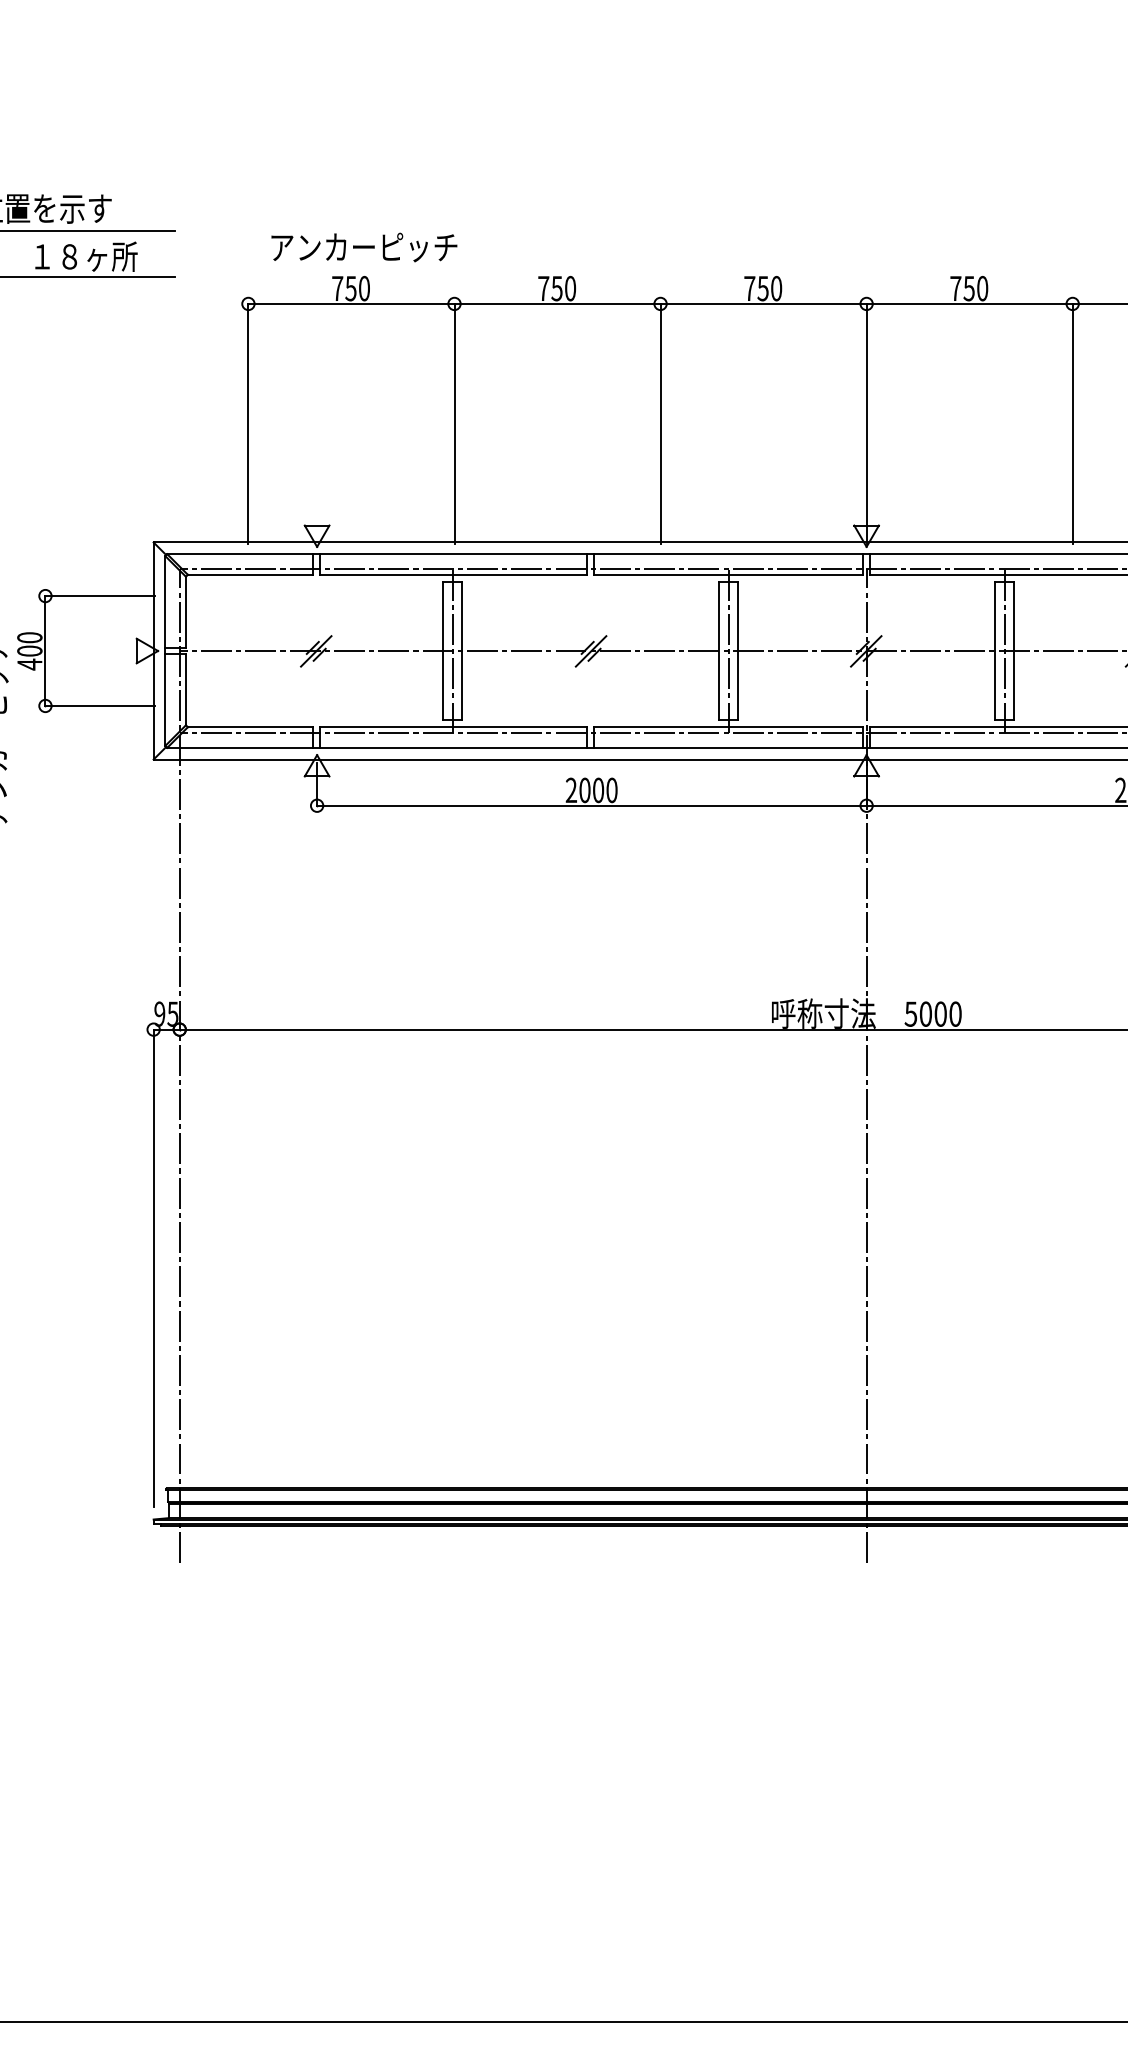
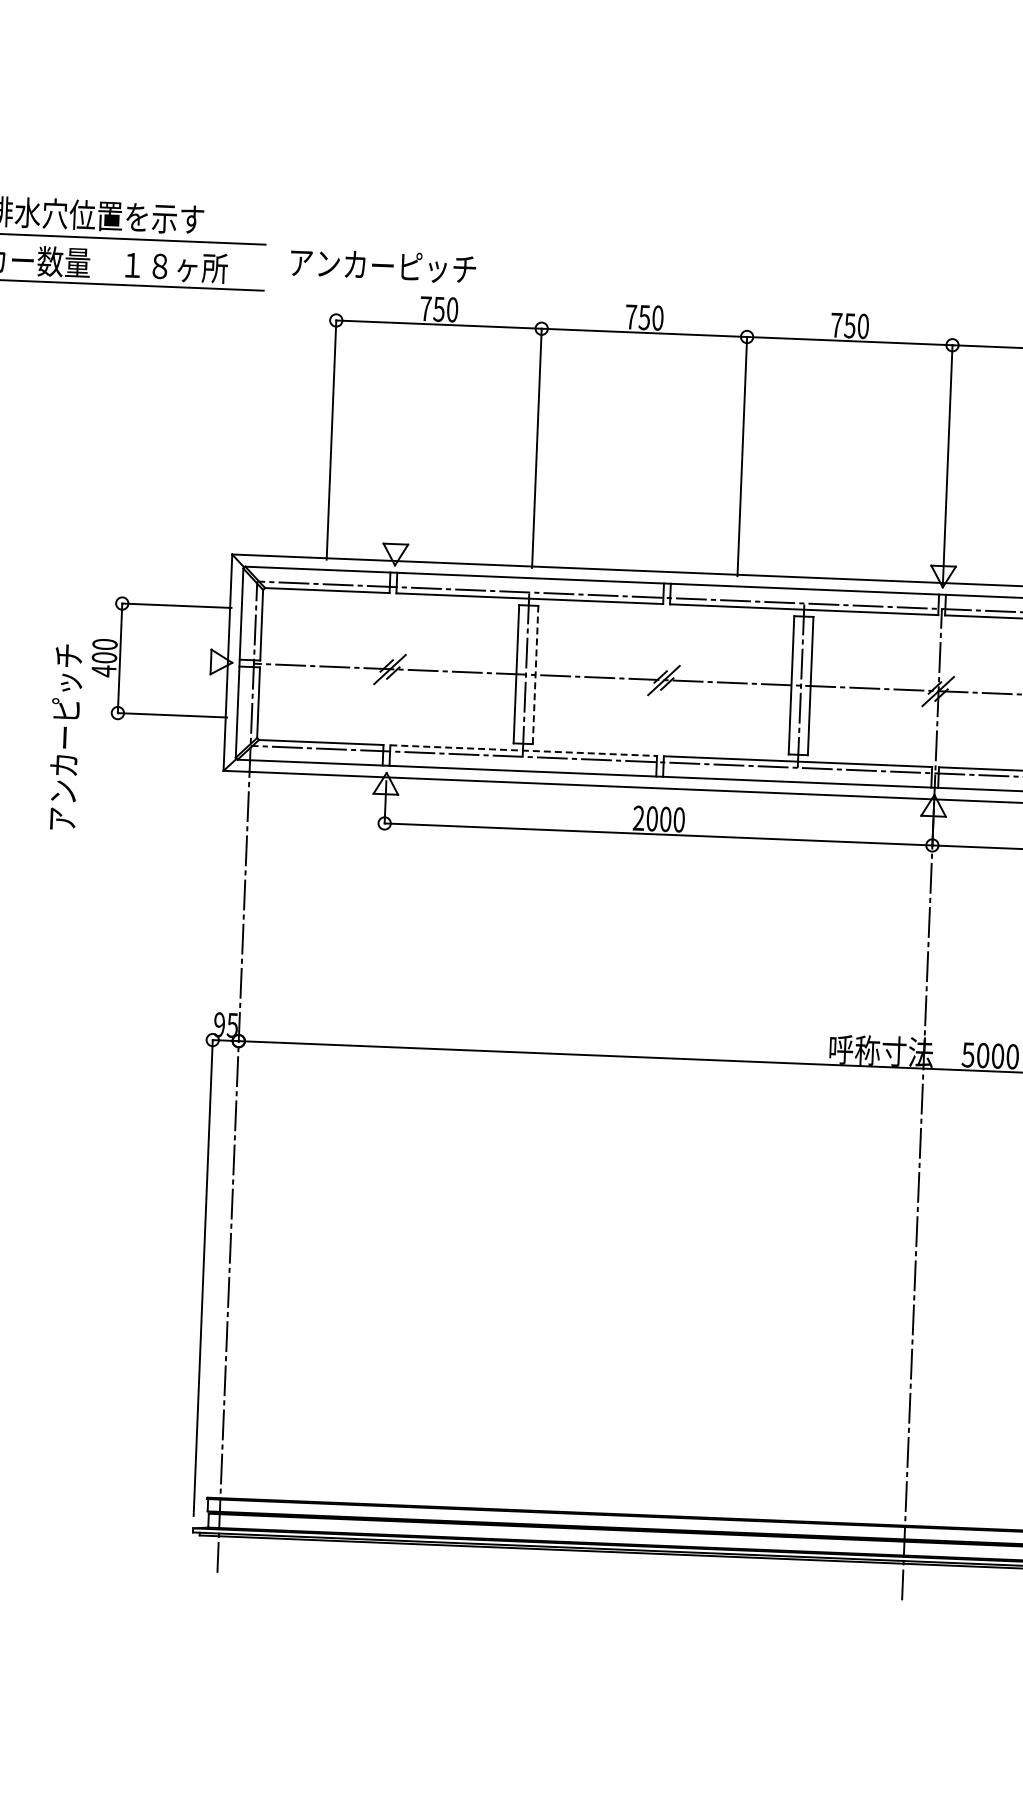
text: (364, 247) -> (383, 266), moved
line: (462, 650) -> (535, 674), solid -> dashed
line: (453, 727) -> (523, 750), solid -> dashed

